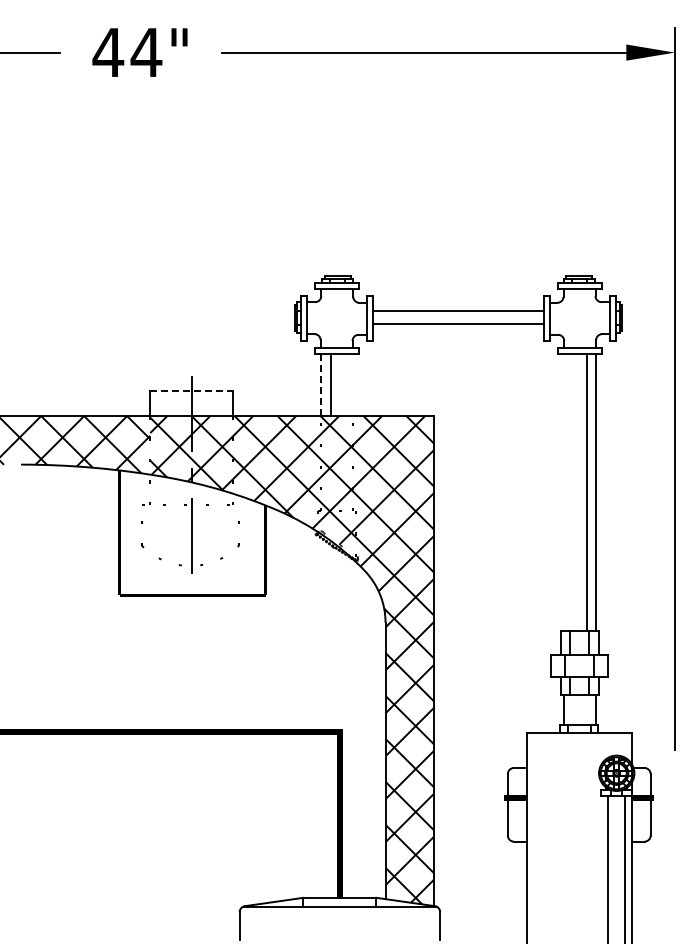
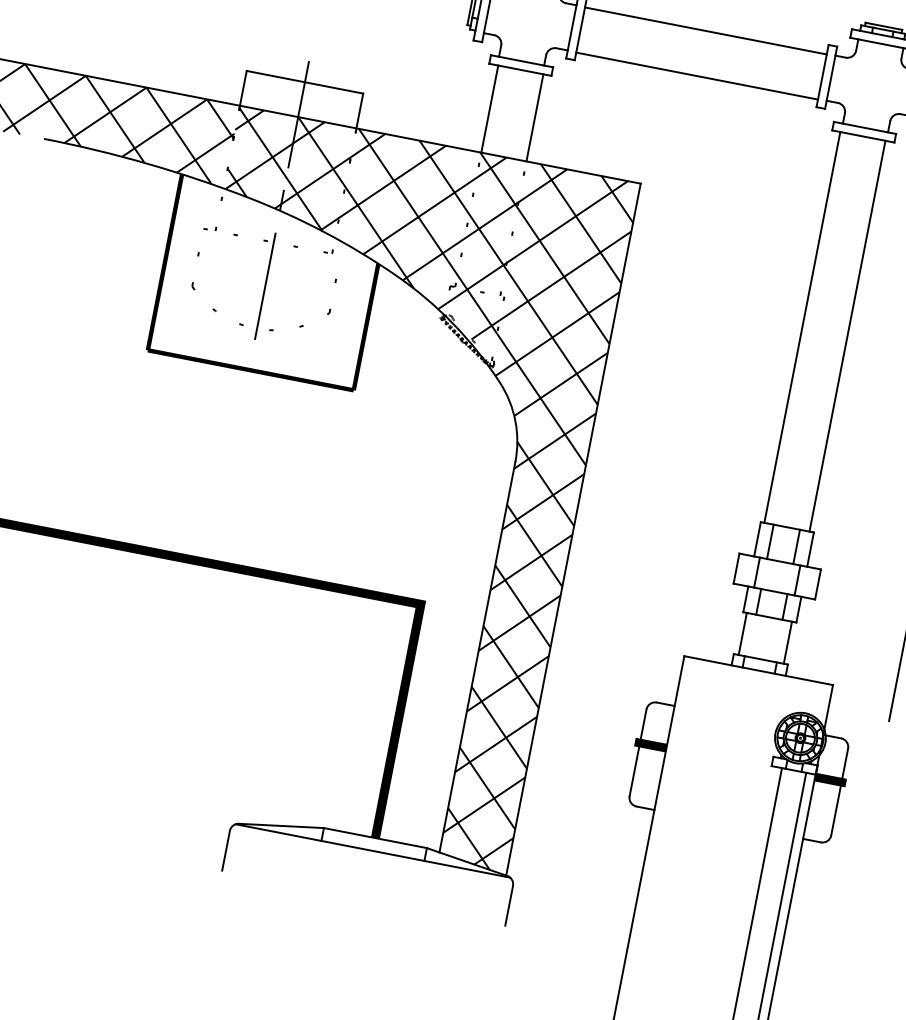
line: (457, 311) -> (695, 76), moved
line: (457, 324) -> (704, 31), moved
line: (321, 385) -> (490, 109), dashed -> solid
line: (331, 385) -> (535, 118), moved
line: (192, 391) -> (306, 82), dashed -> solid
line: (586, 492) -> (802, 327), moved

